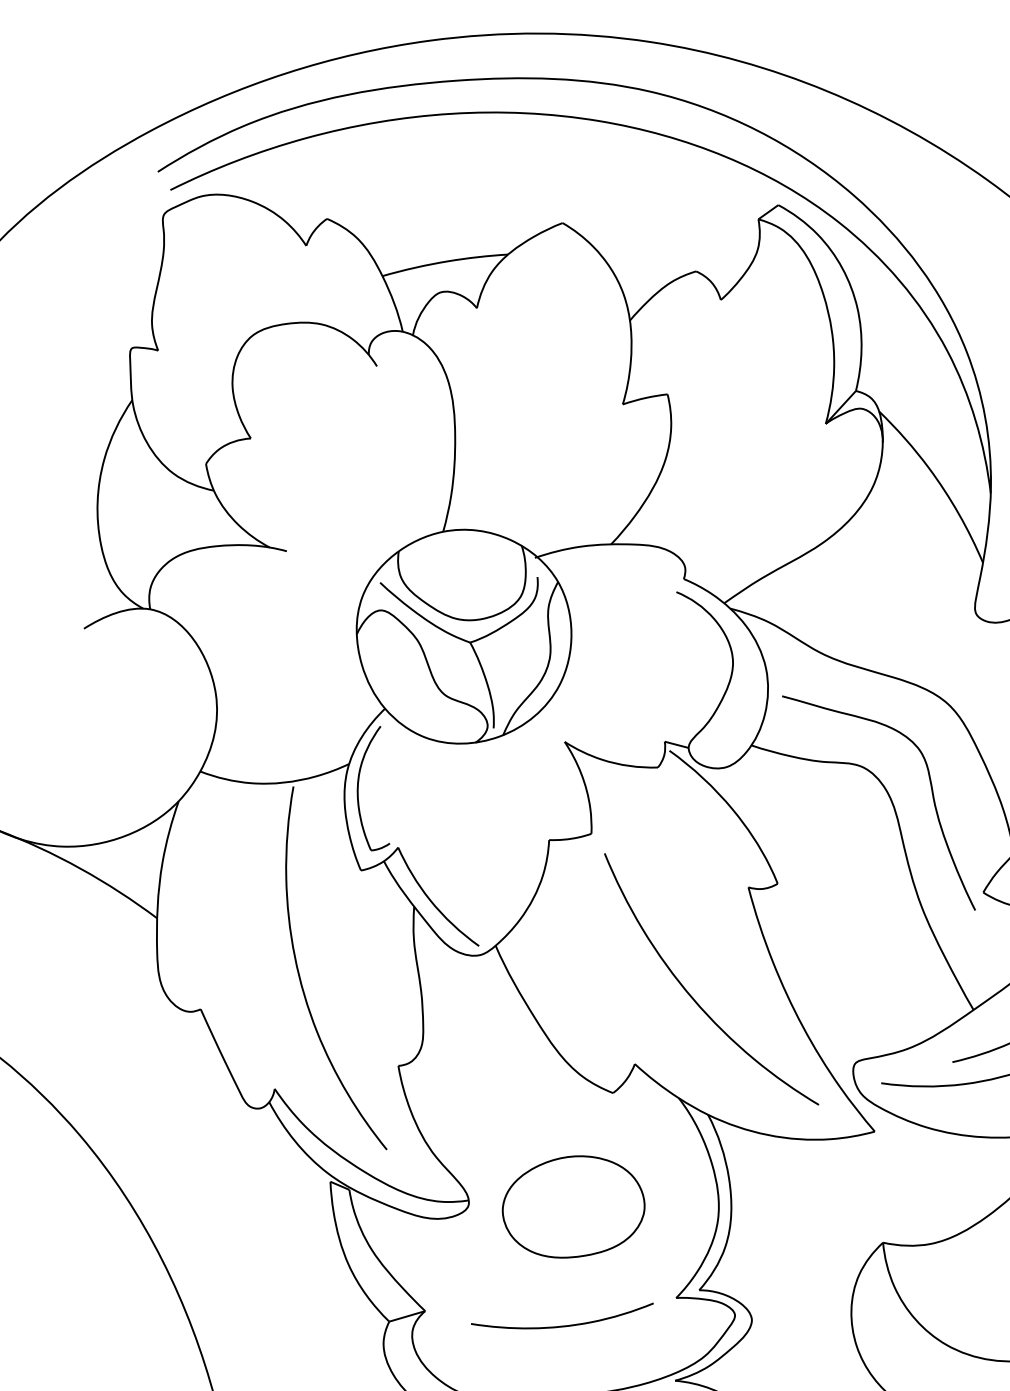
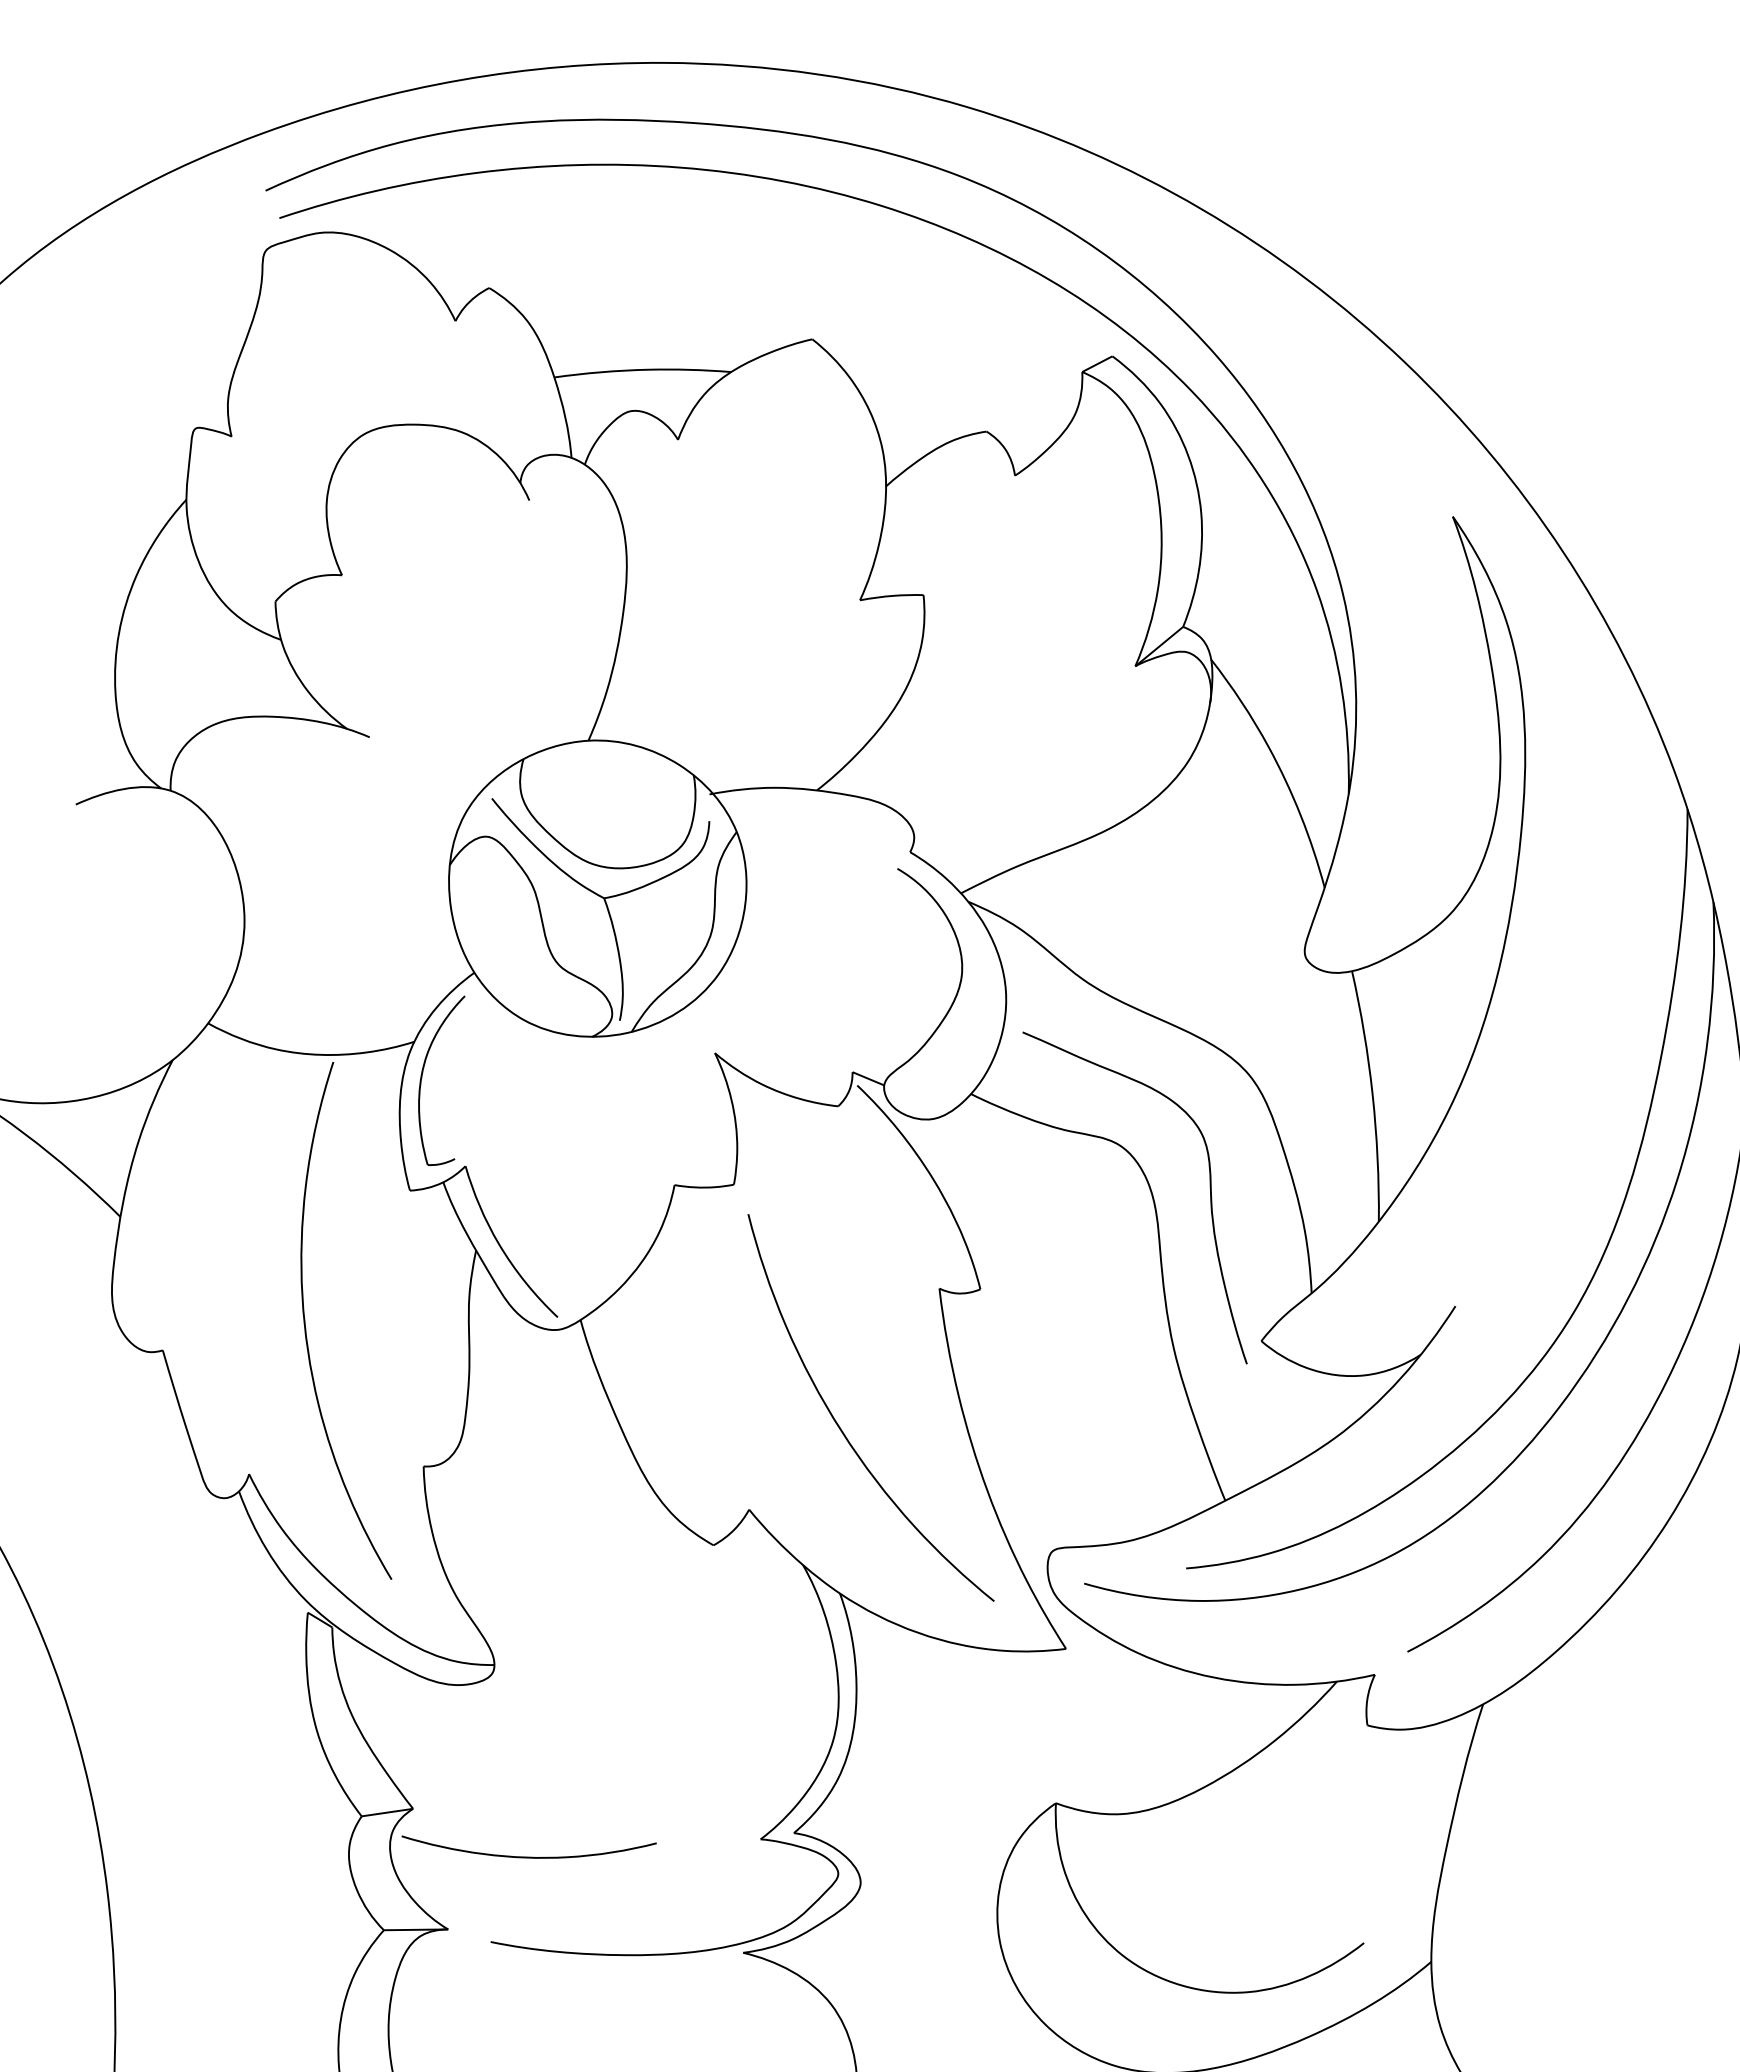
part: (572, 1206) -> (636, 1693), removed
curve: (563, 1325) -> (528, 1856), moved

